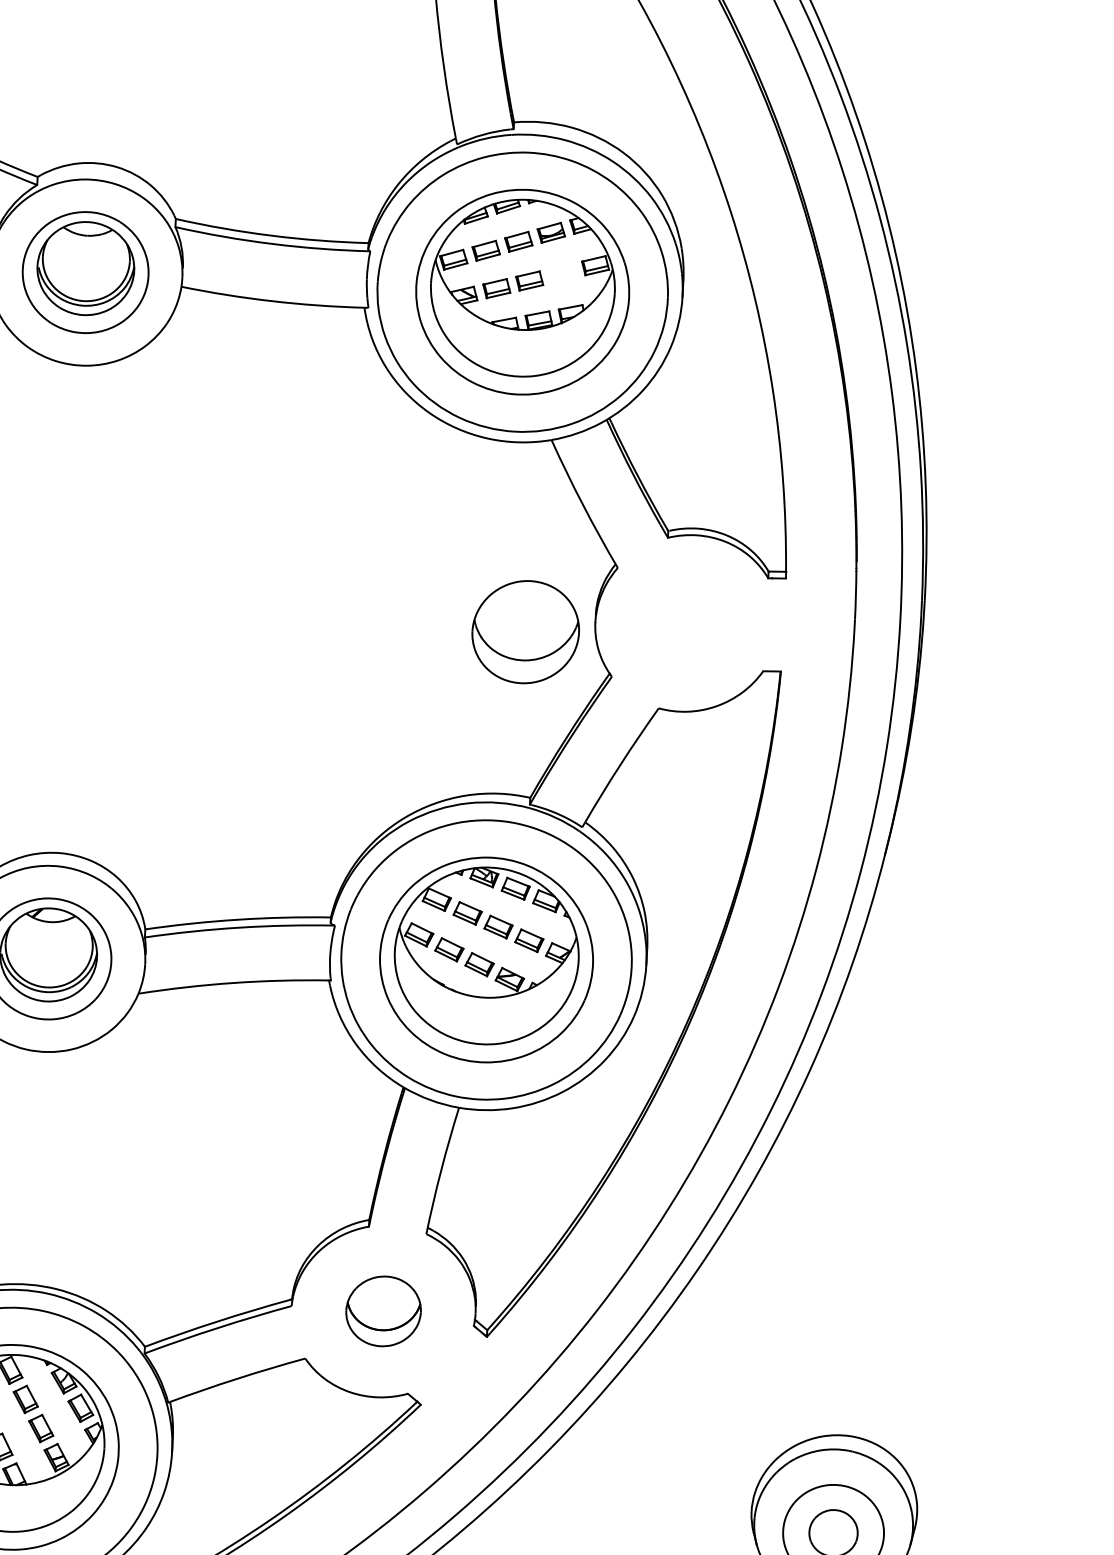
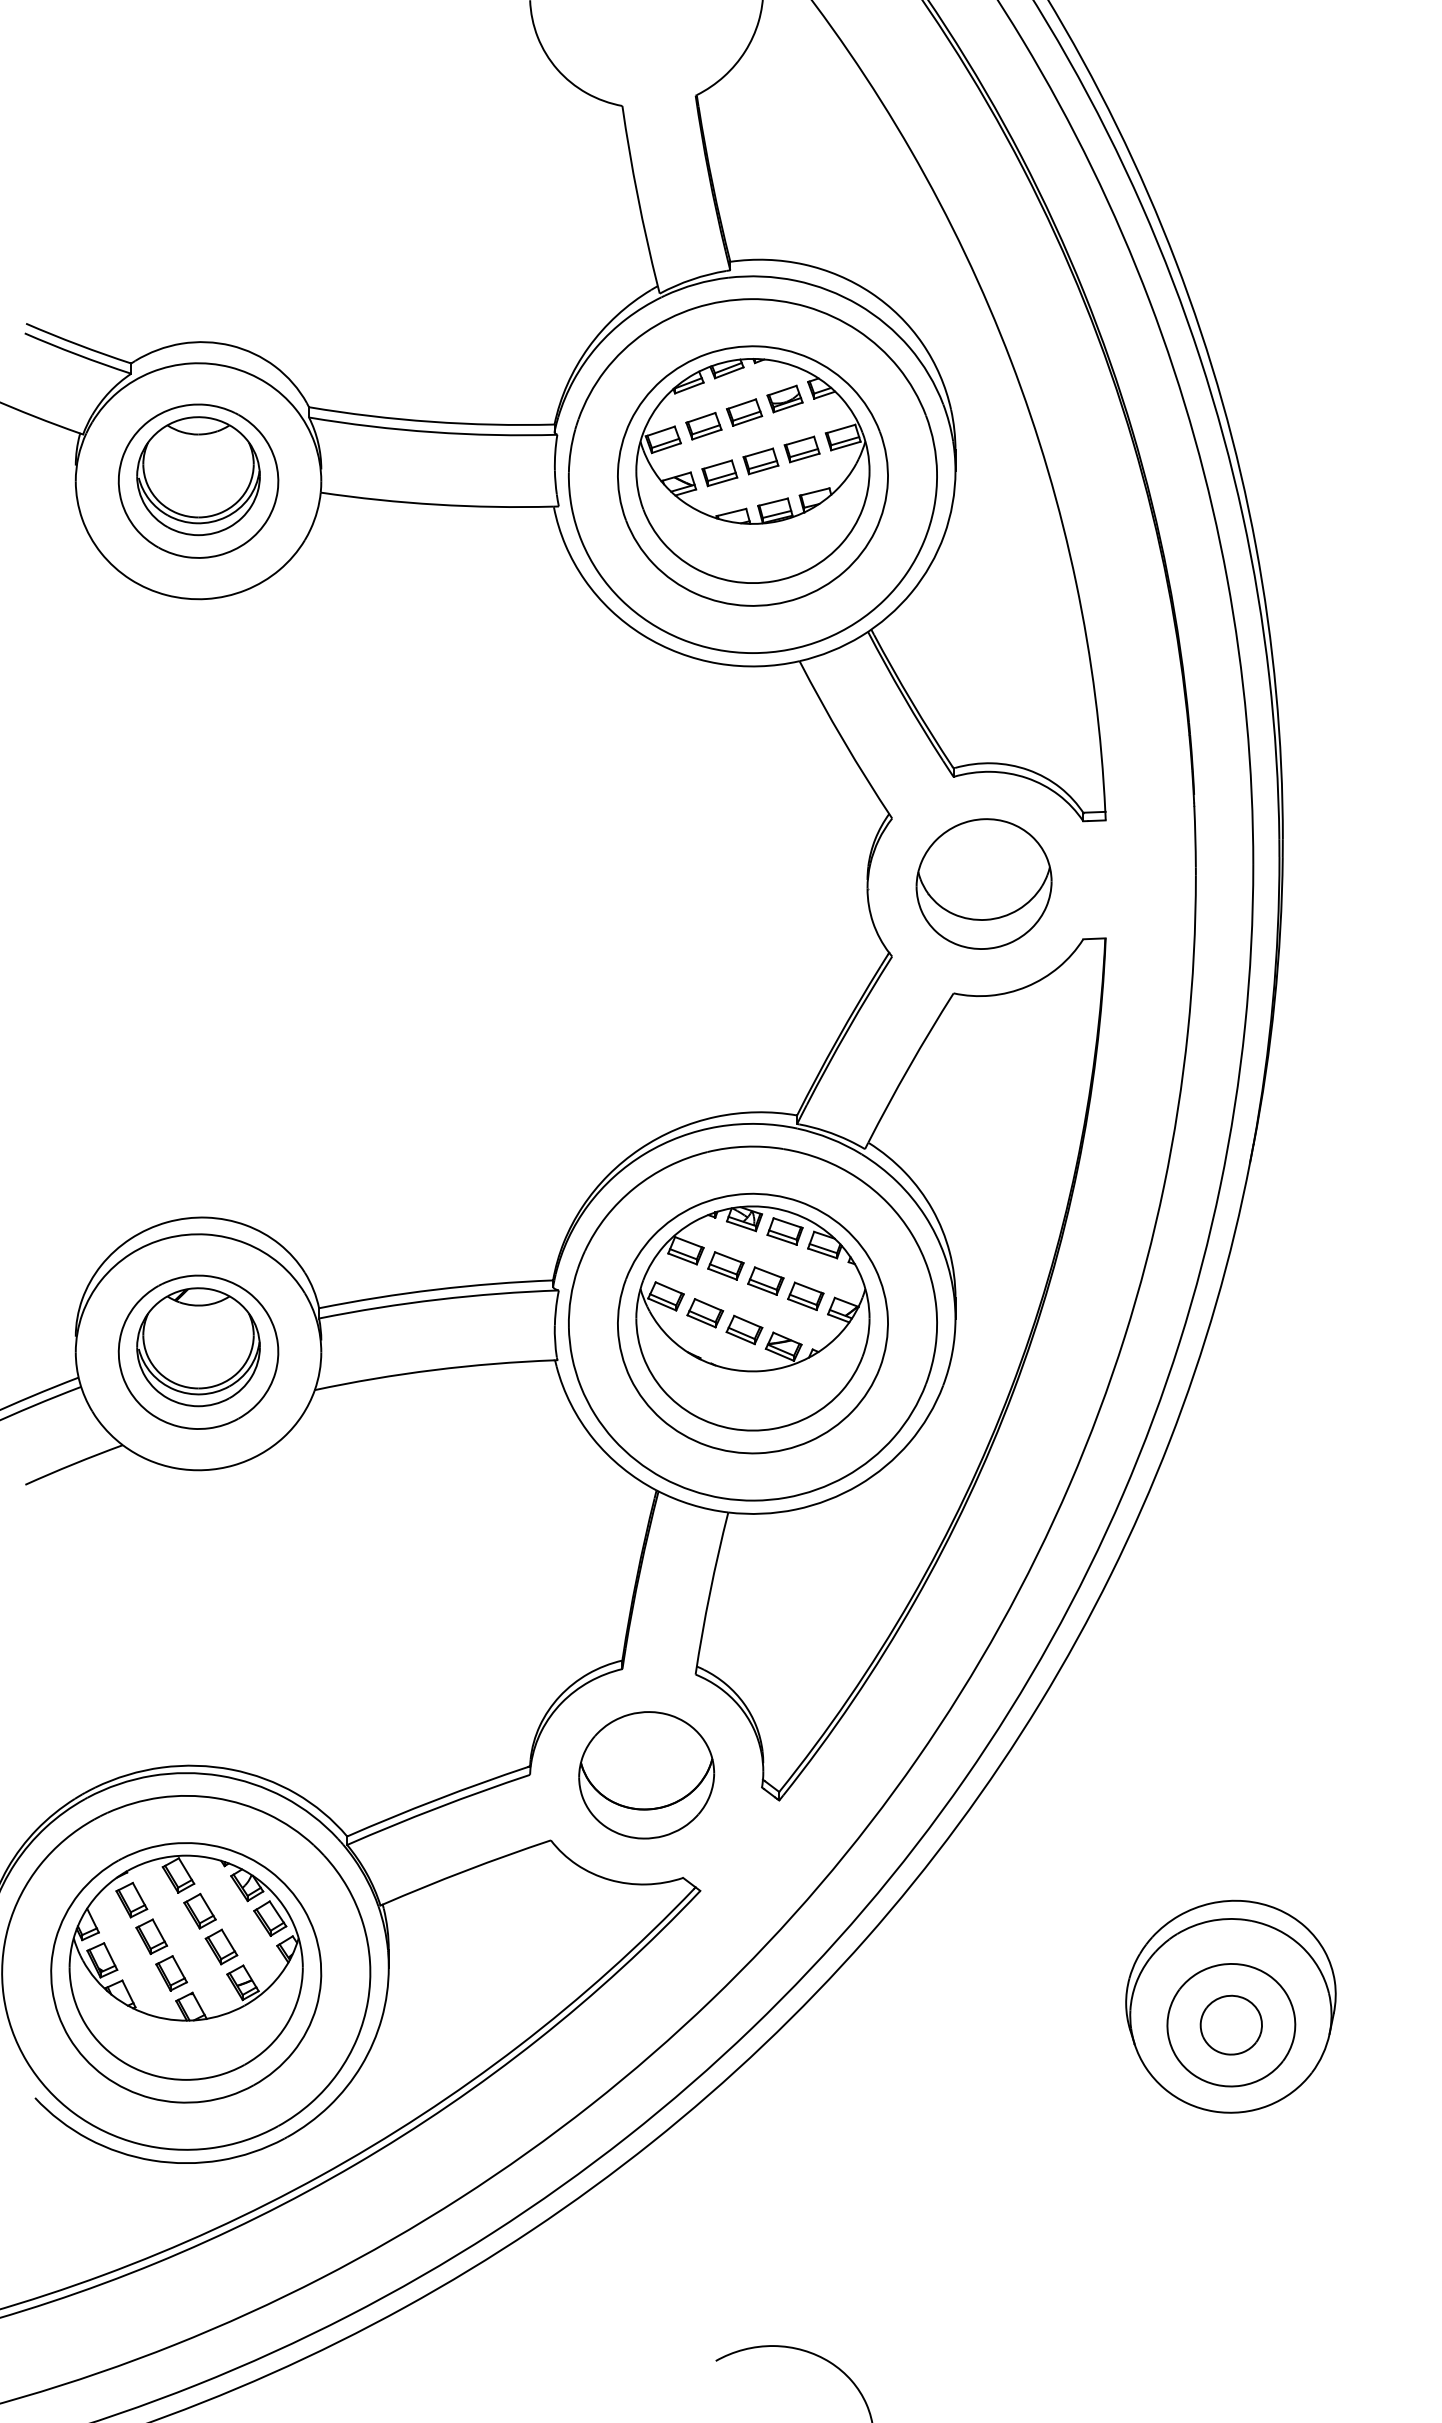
part: (562, 273) -> (801, 449), added
part: (525, 631) -> (983, 883), moved
part: (383, 1311) -> (646, 1775), size x1.43

